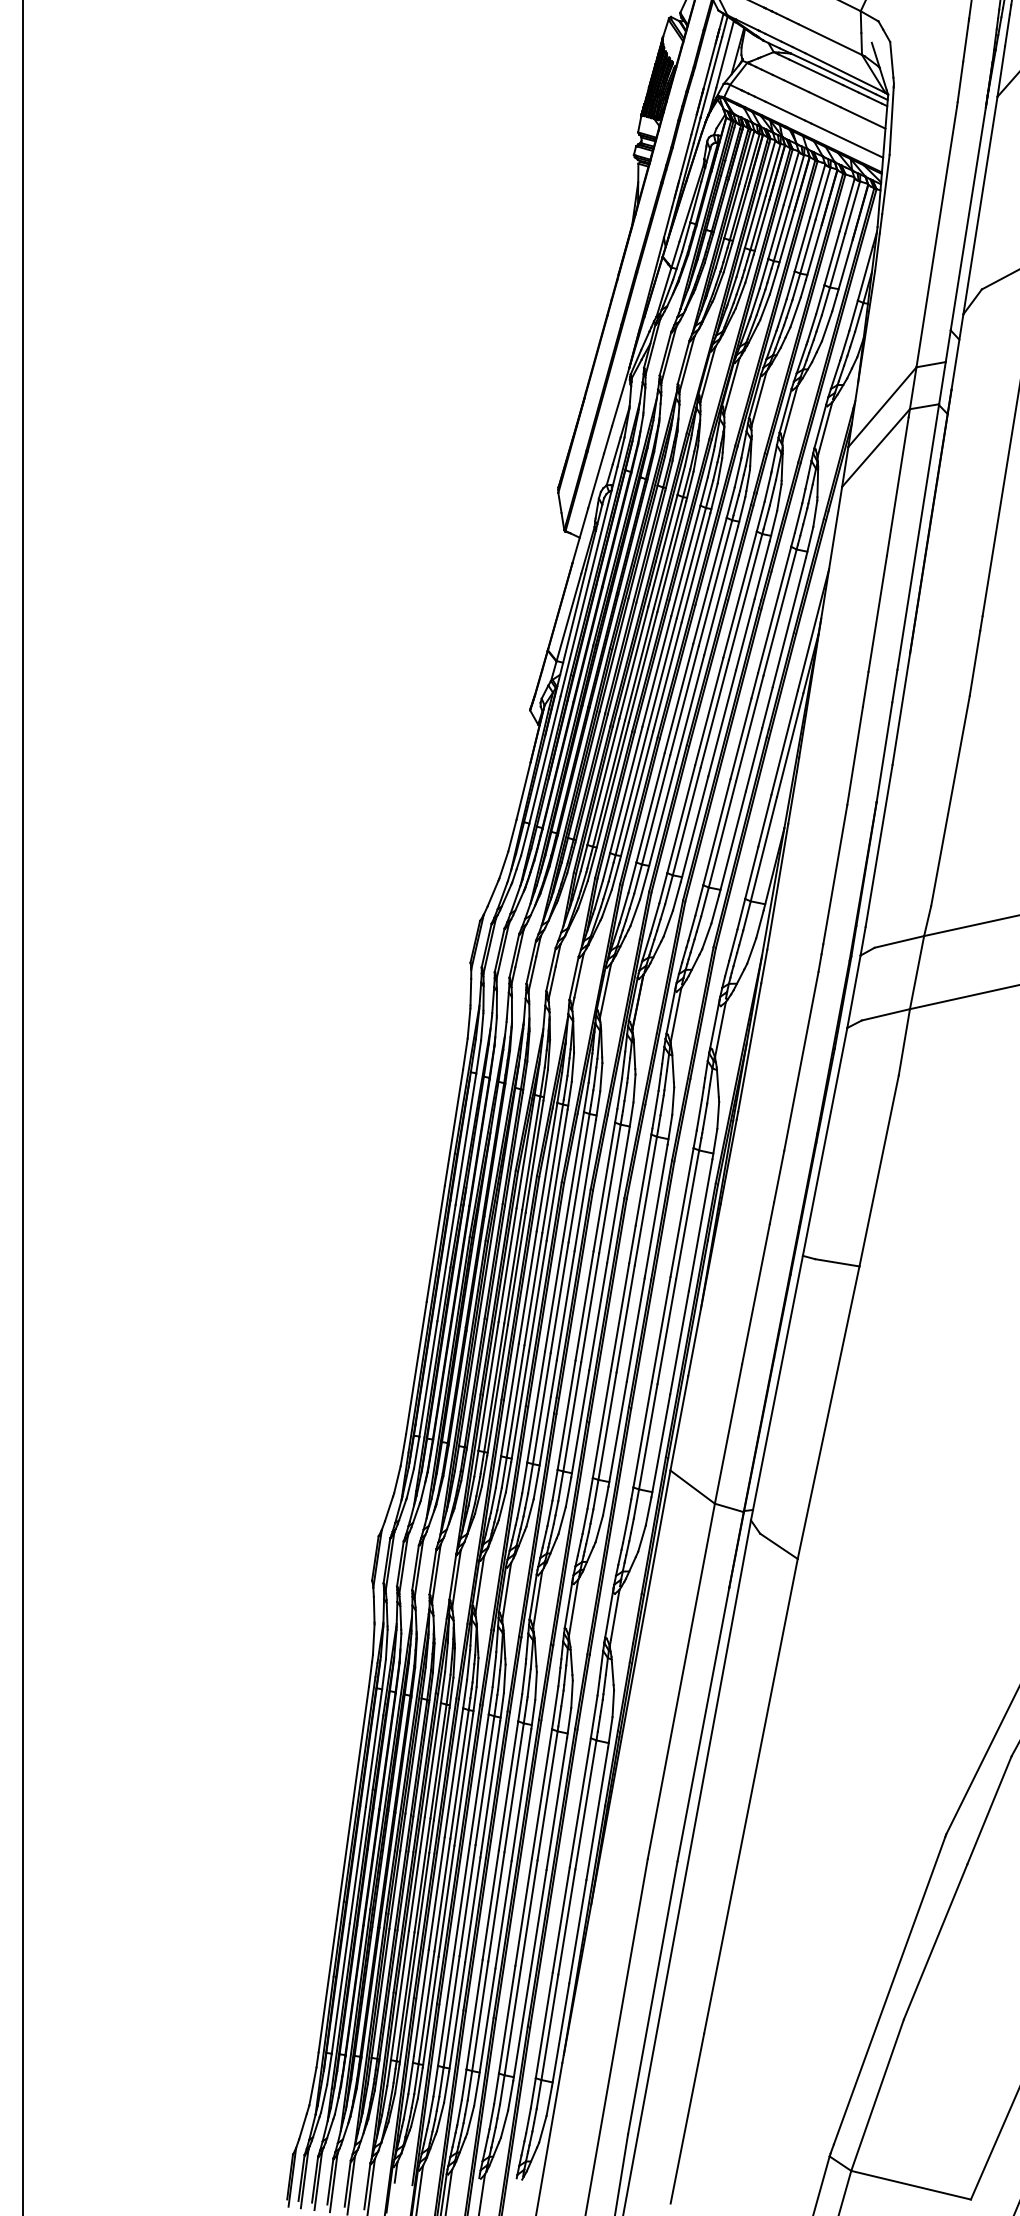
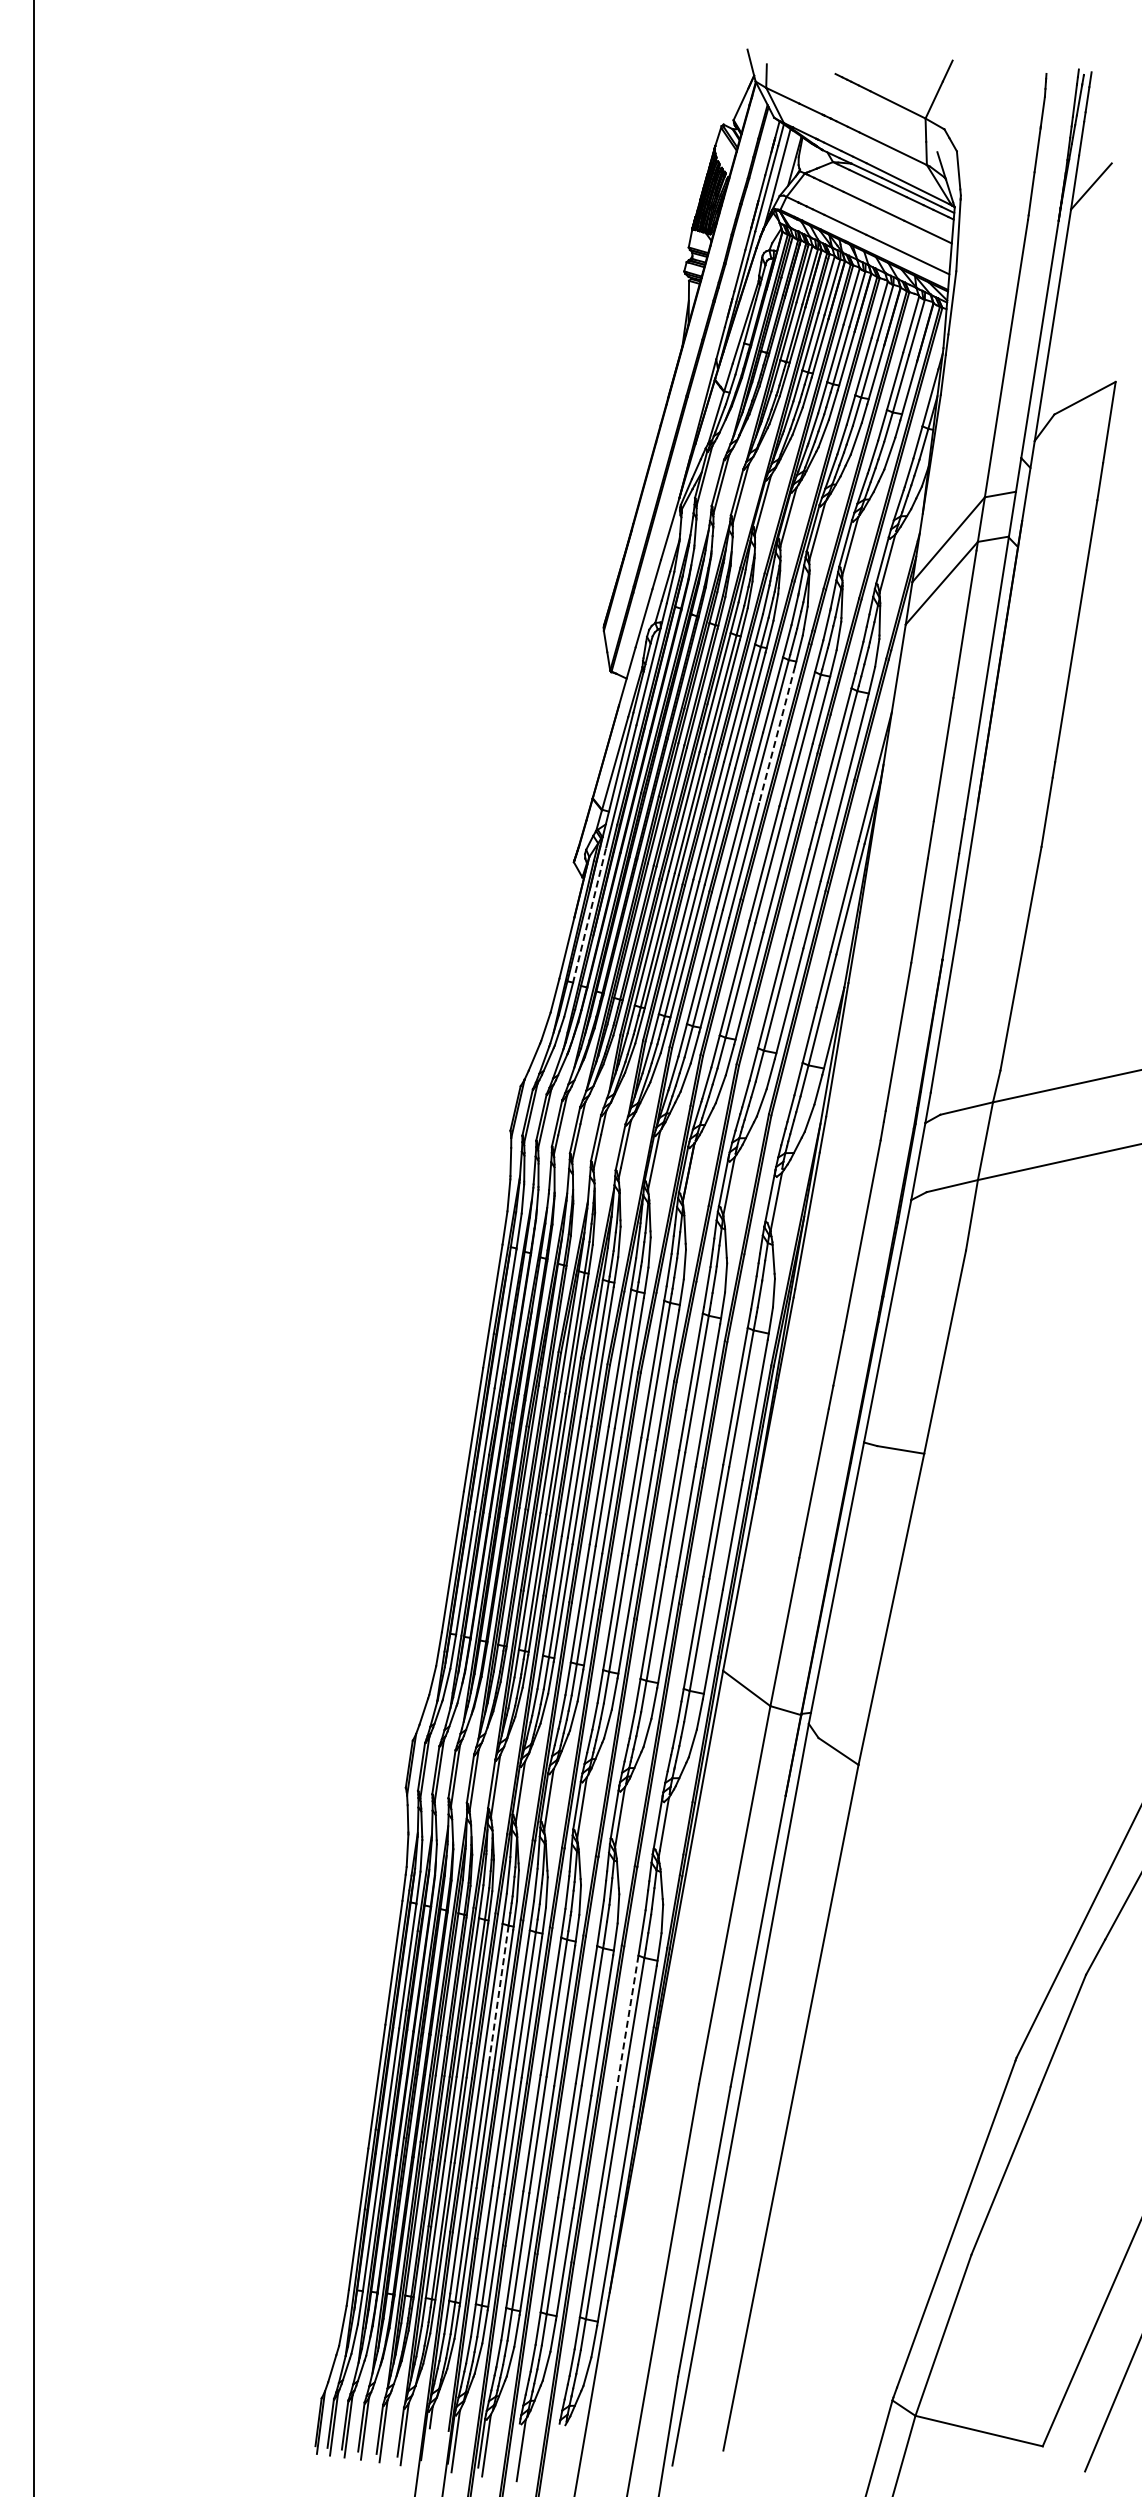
line: (721, 591) -> (777, 735), solid -> dashed
line: (544, 759) -> (589, 914), solid -> dashed
line: (459, 1774) -> (498, 1994), solid -> dashed
line: (580, 1802) -> (627, 2024), solid -> dashed

